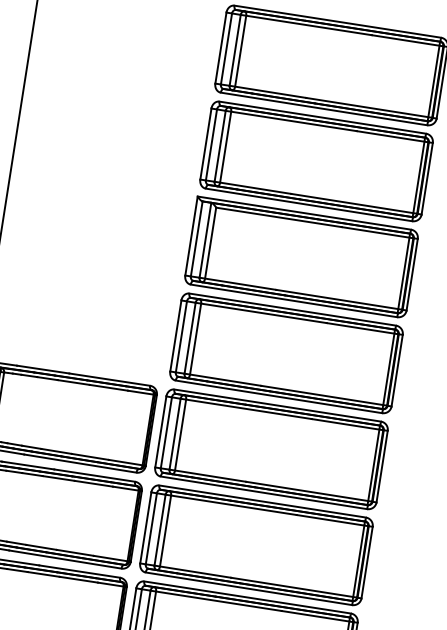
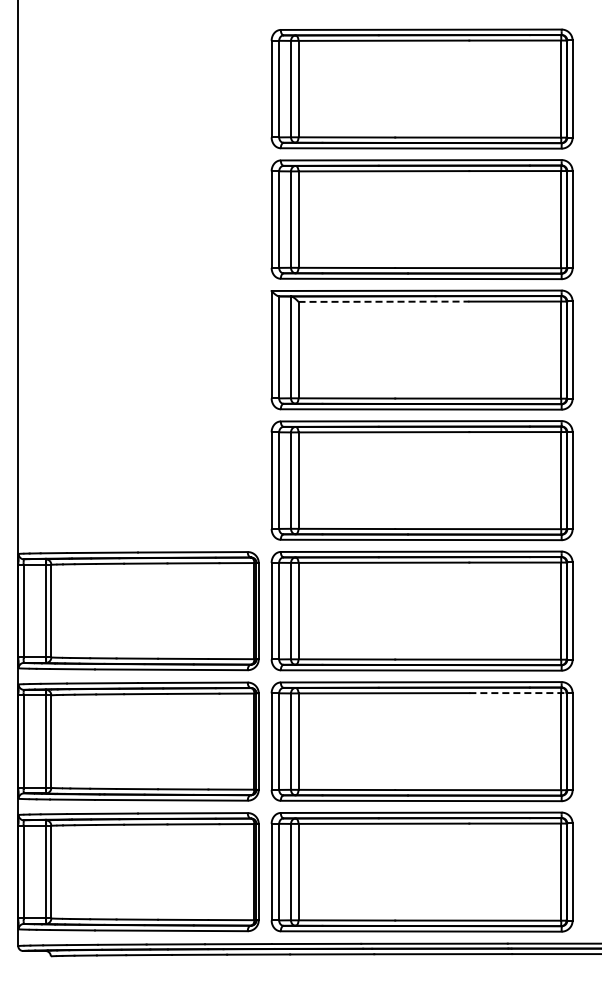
line: (279, 217) -> (384, 301), solid -> dashed
line: (332, 520) -> (517, 693), solid -> dashed

